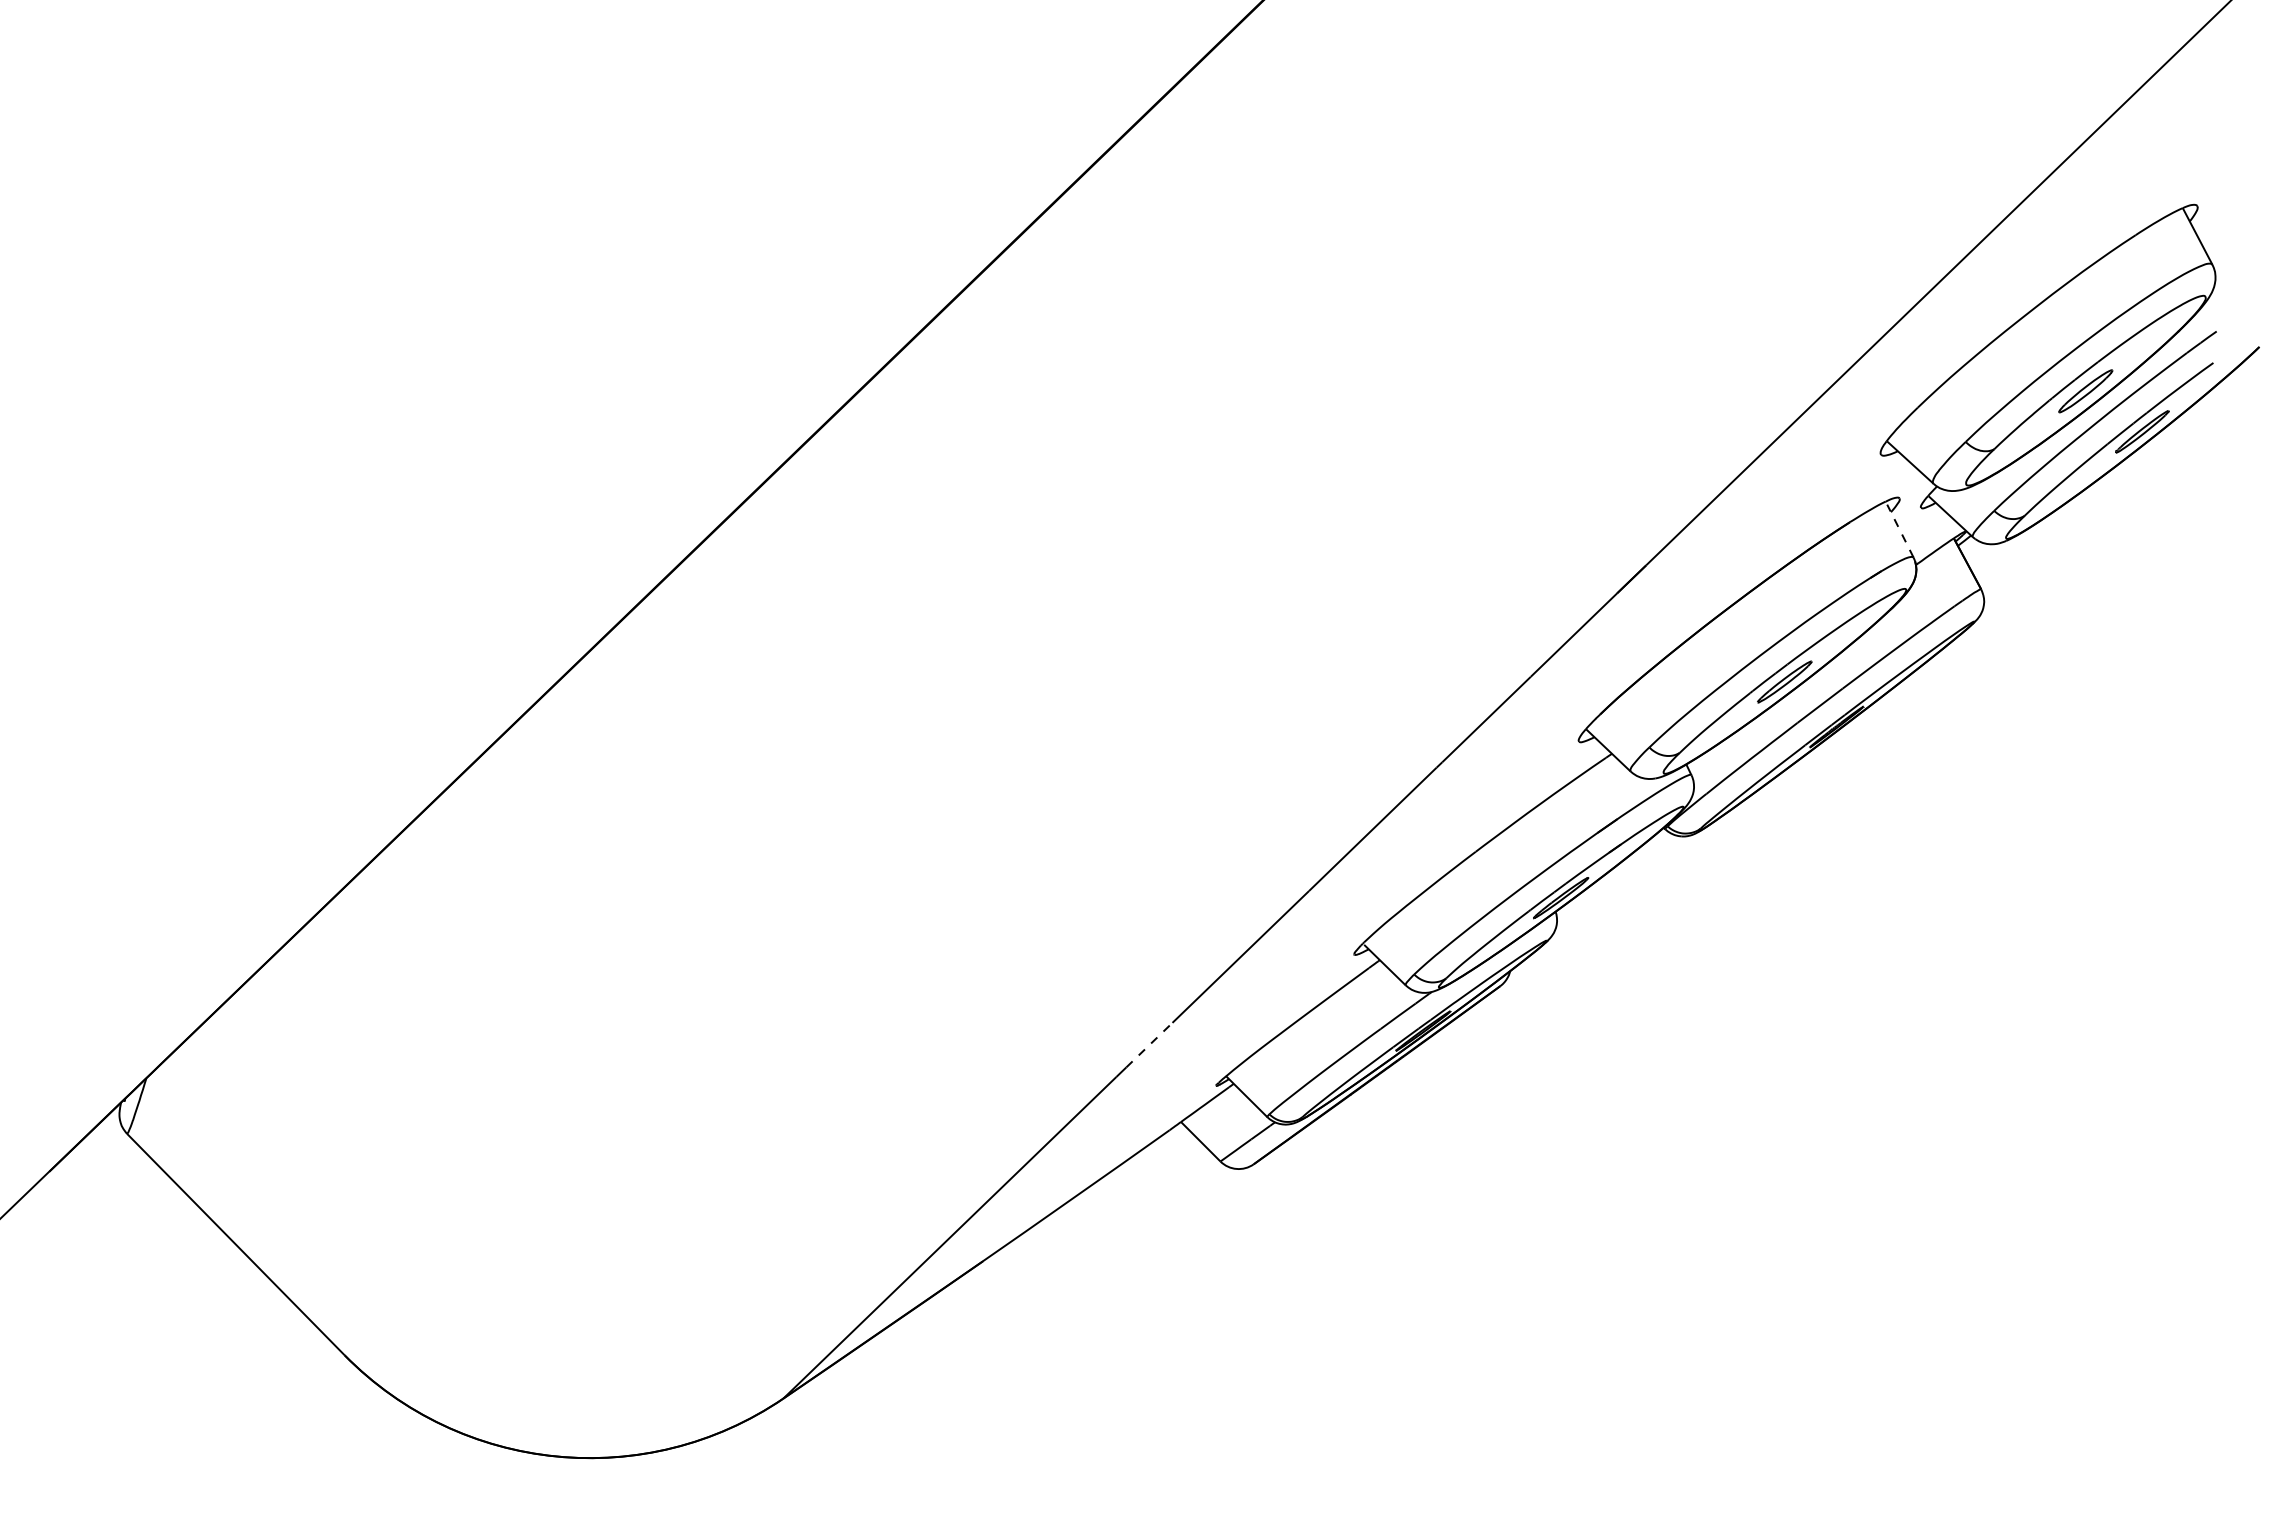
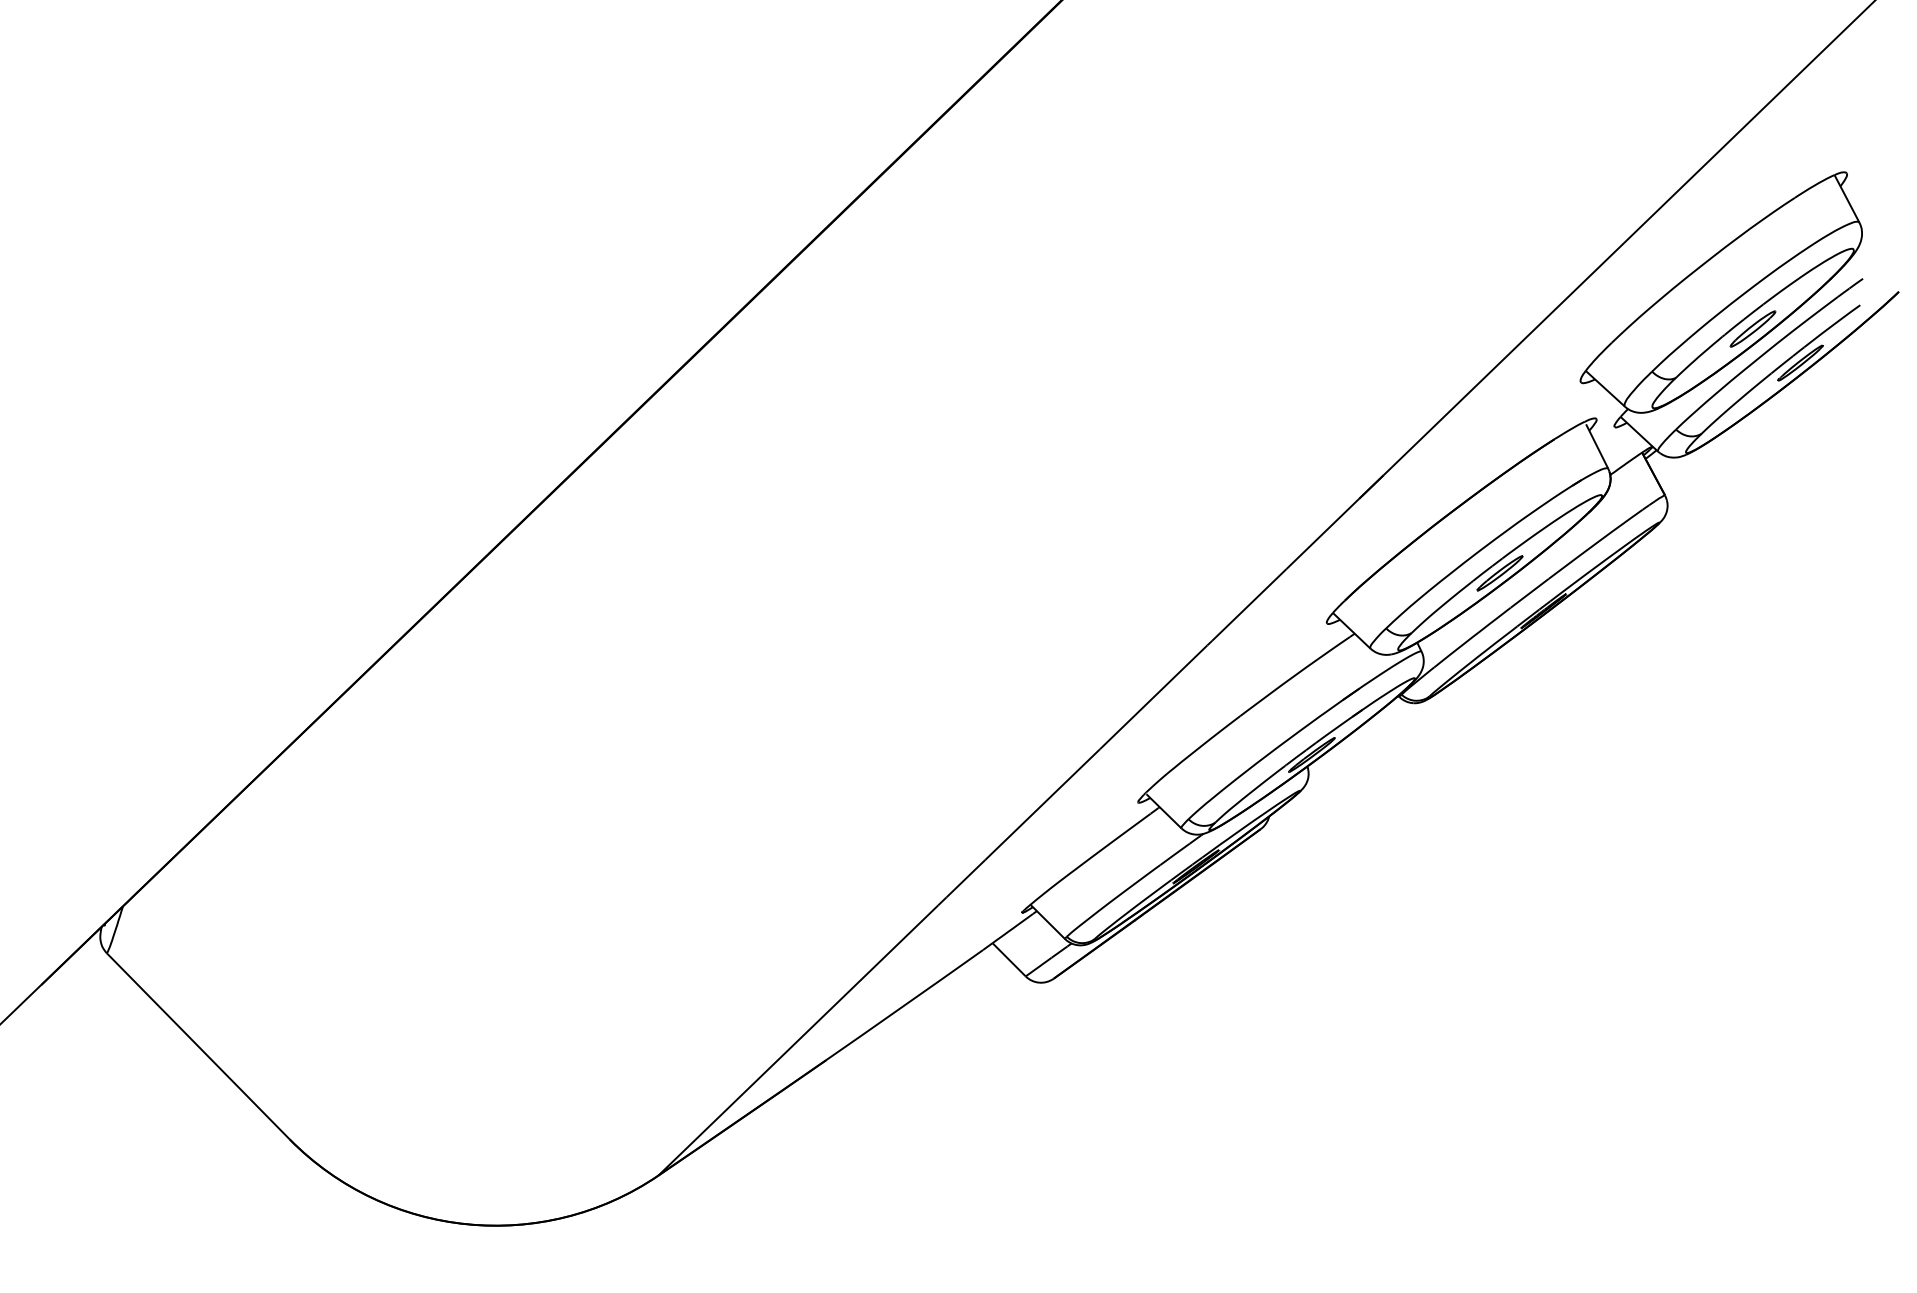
line: (1900, 531) -> (1597, 446), dashed -> solid
line: (1149, 1044) -> (966, 878), dashed -> solid

